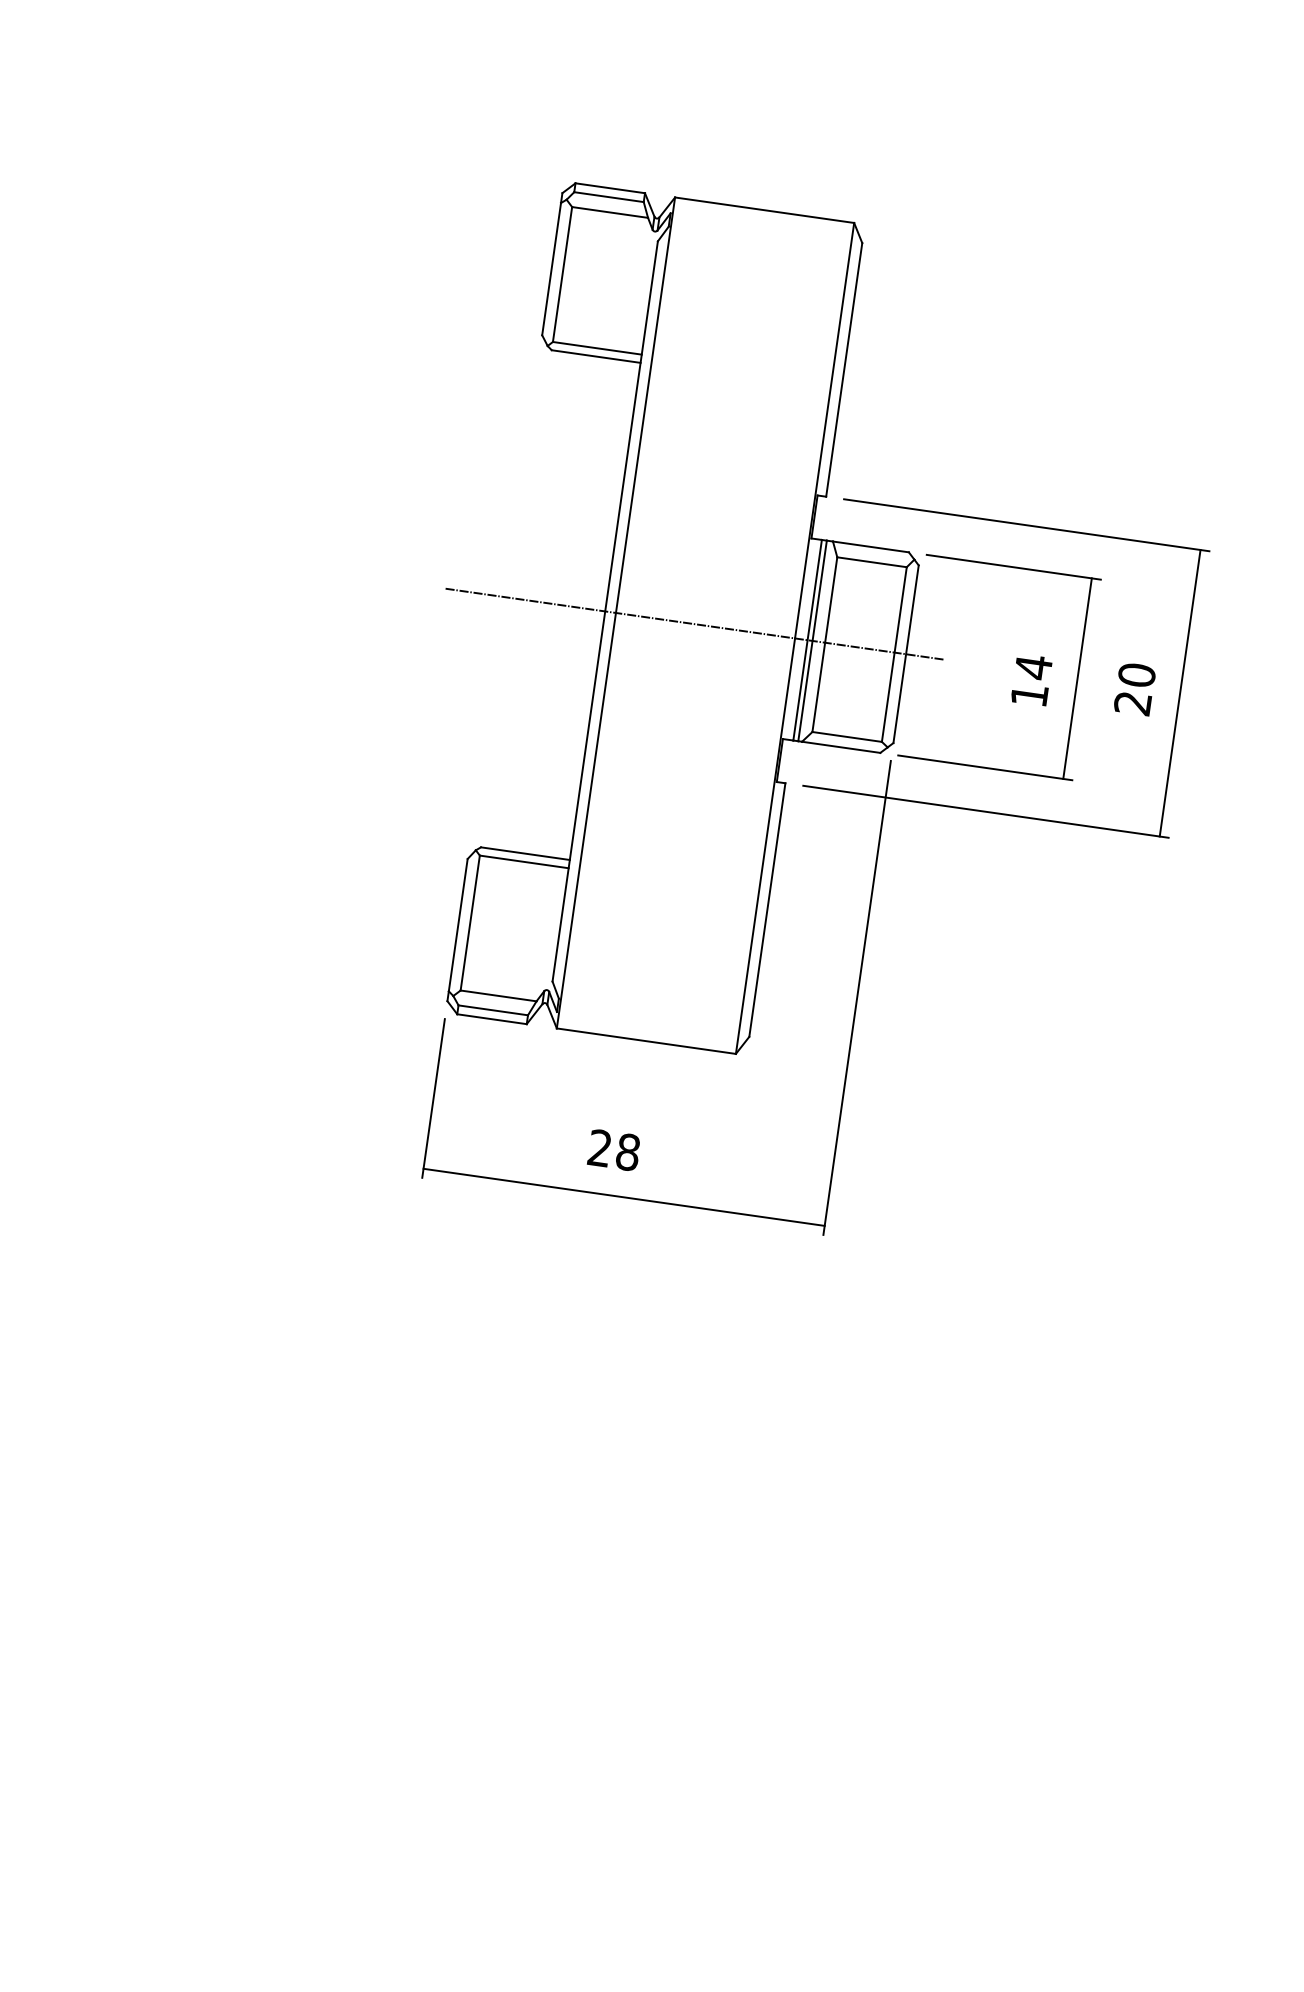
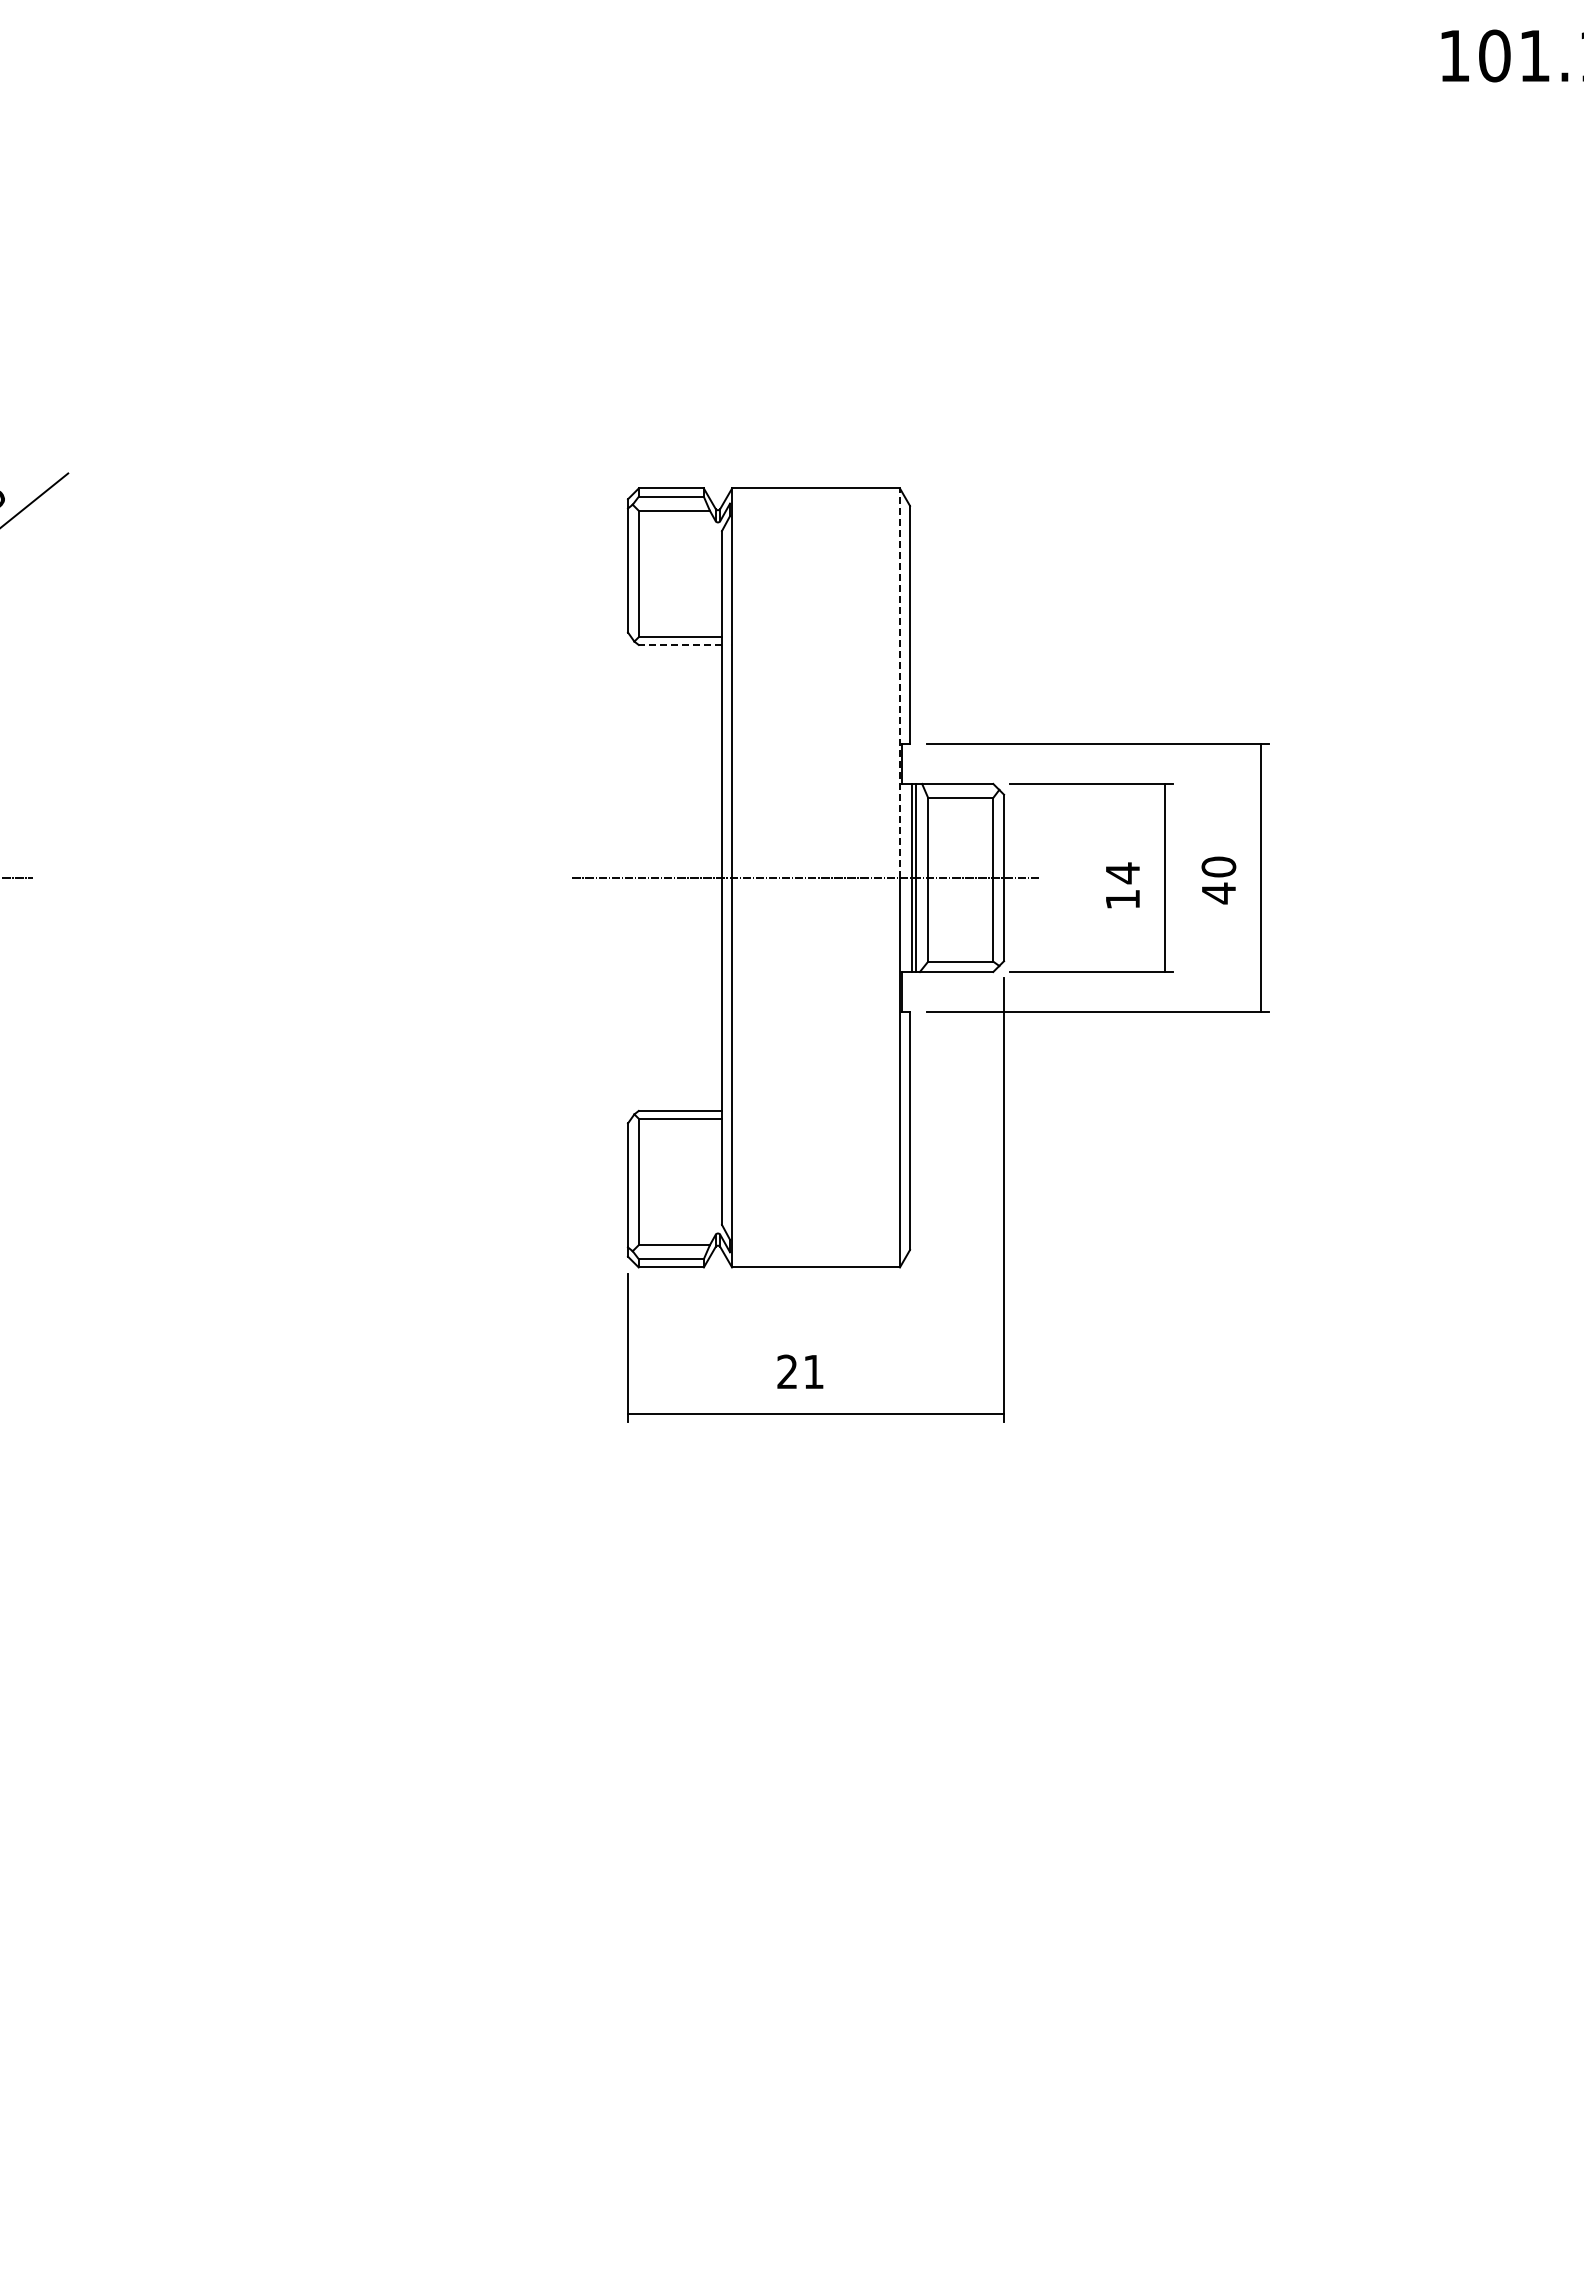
line: (596, 356) -> (680, 644), solid -> dashed
line: (824, 430) -> (899, 683), solid -> dashed
text: (1132, 703) -> (1218, 893), 20 -> 40
text: (627, 1151) -> (813, 1371), 28 -> 21

